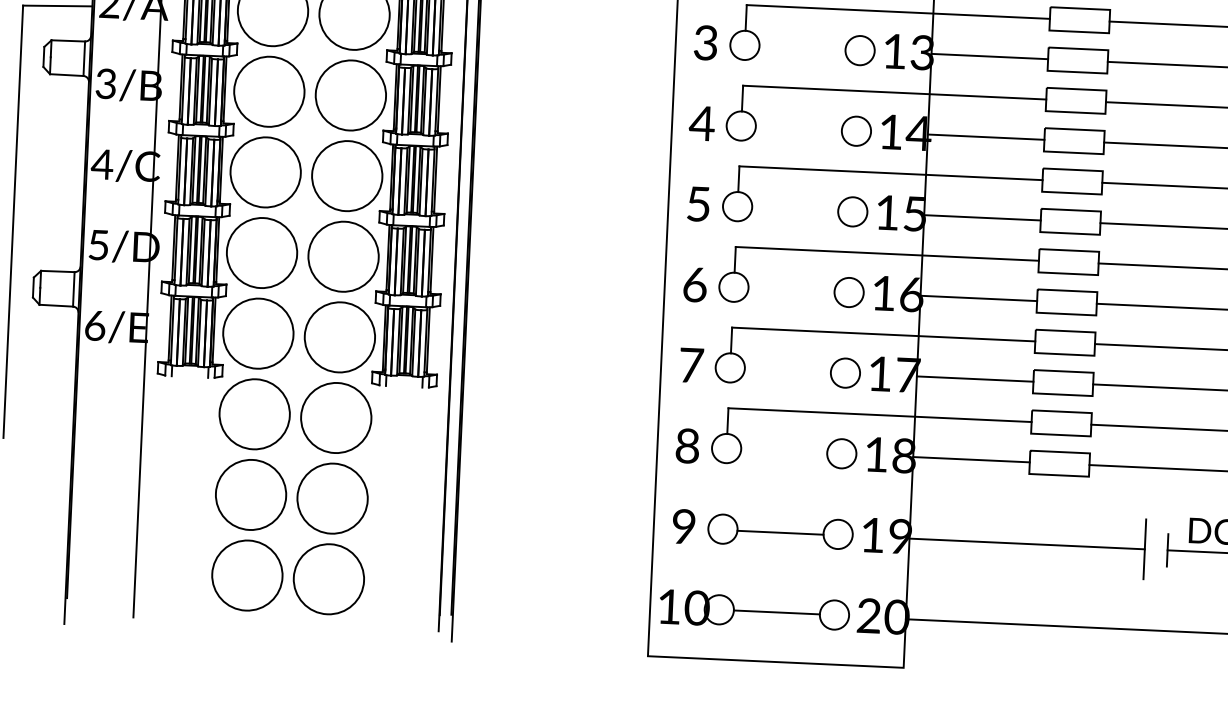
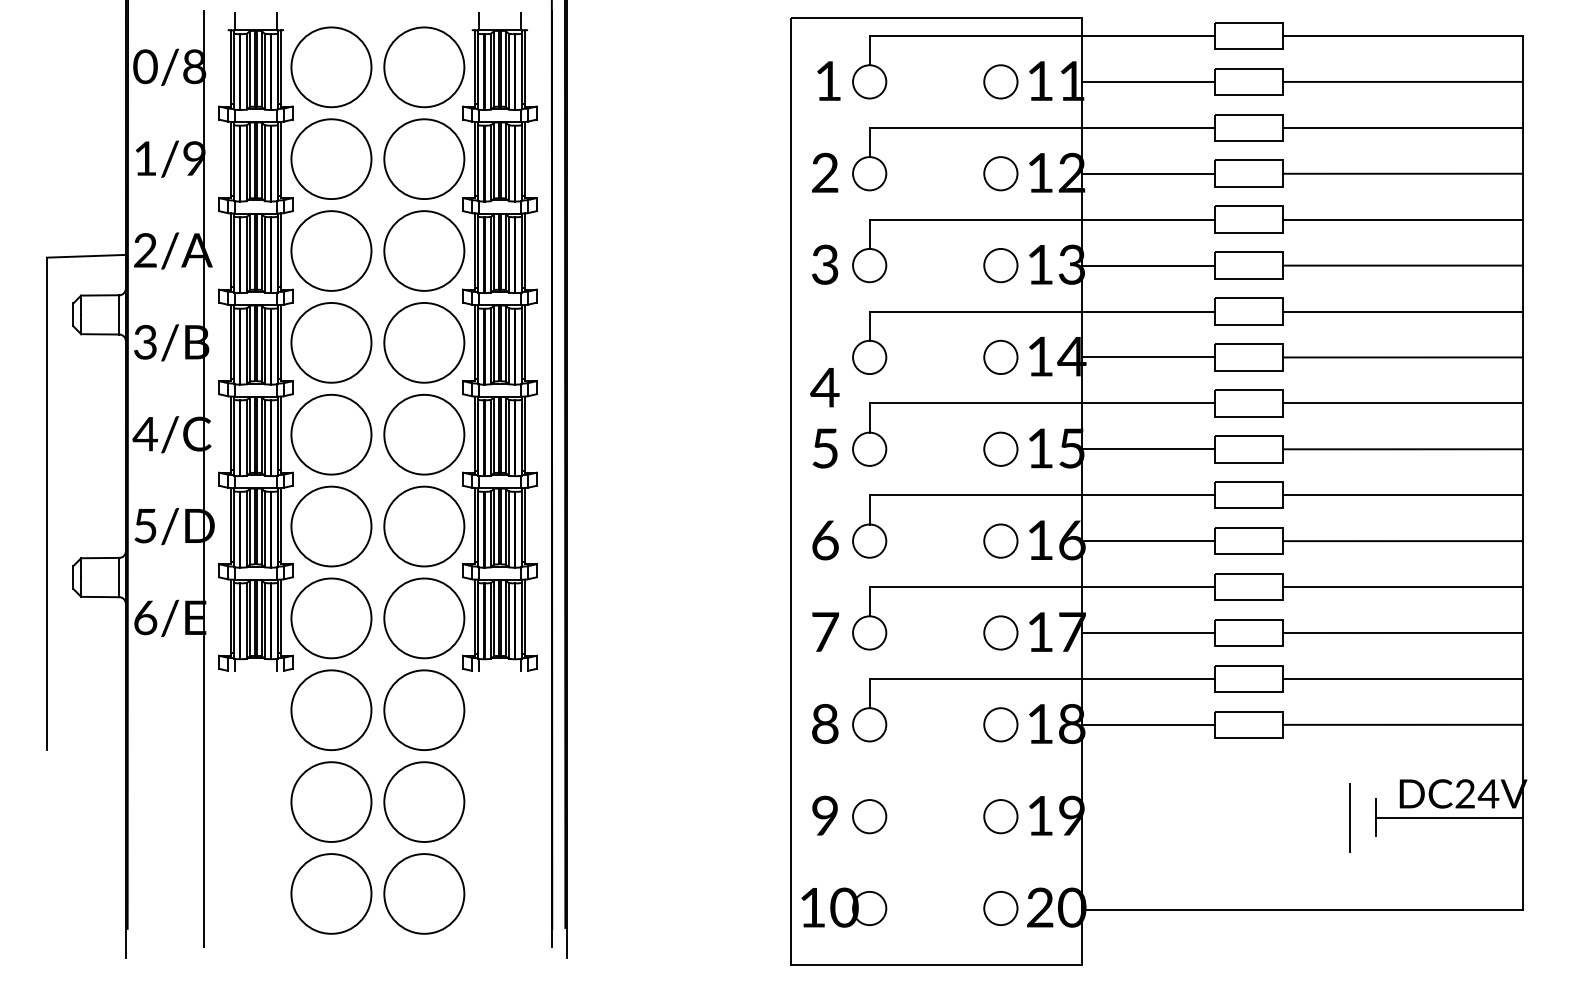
text: (701, 123) -> (824, 387), moved
line: (780, 532) -> (935, 817), removed
line: (1027, 543) -> (1216, 817), removed
line: (777, 612) -> (935, 908), removed

